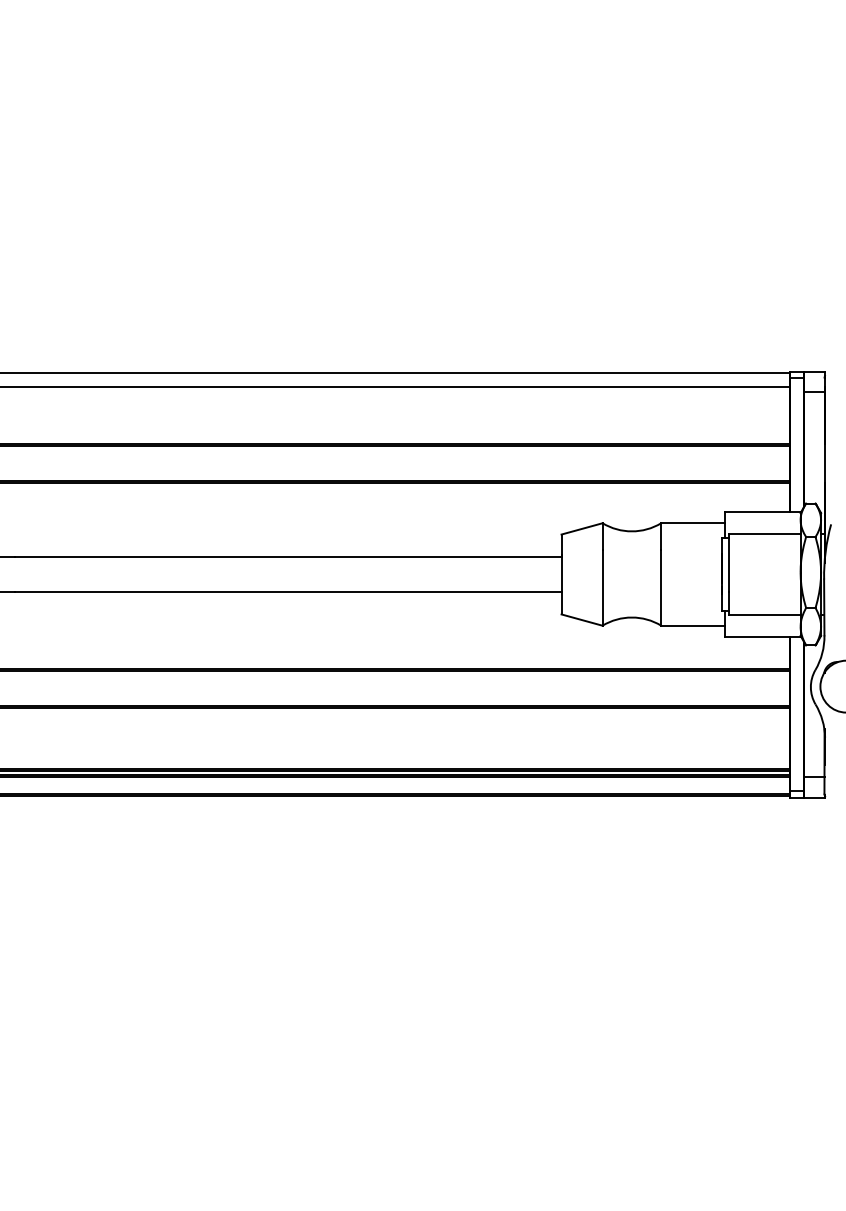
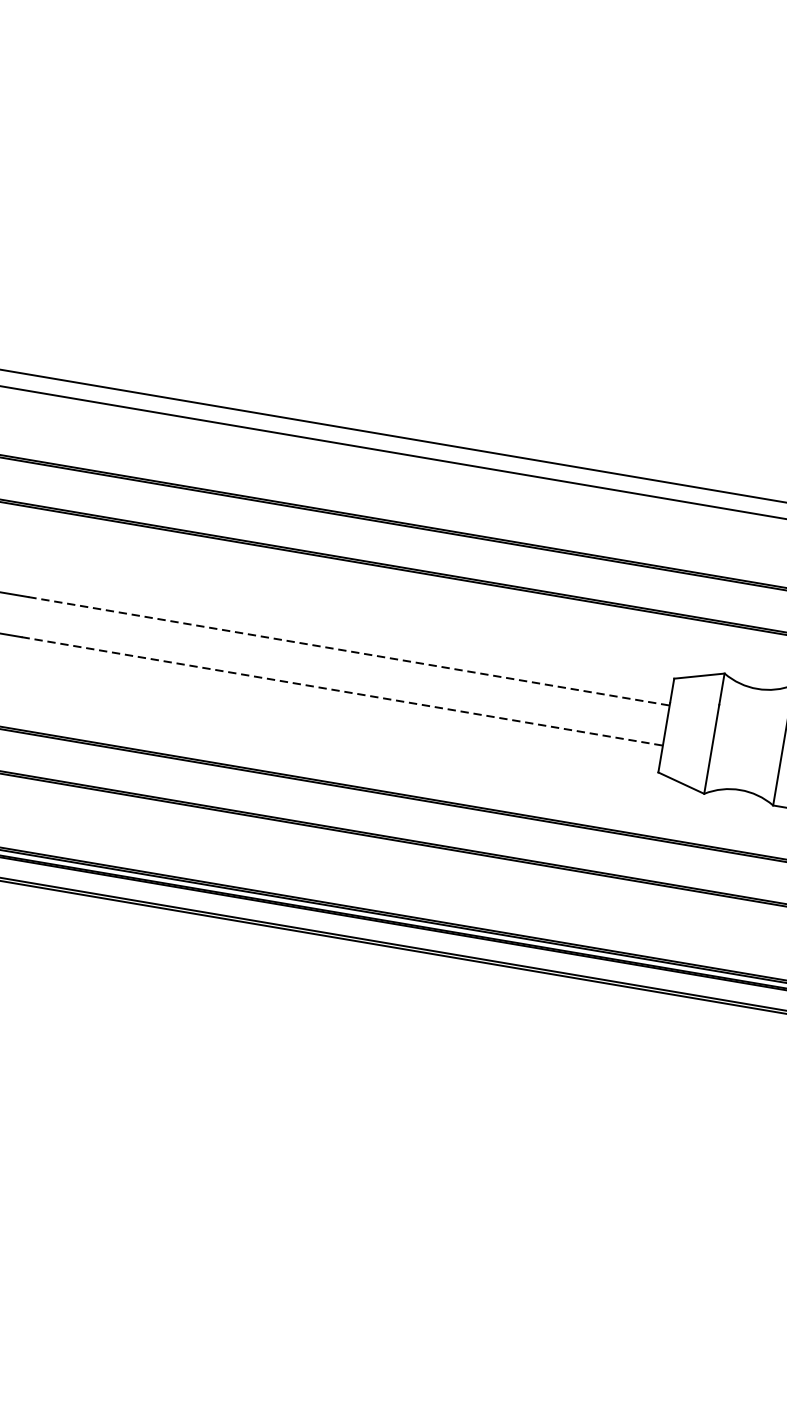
line: (288, 557) -> (349, 651), solid -> dashed
line: (288, 591) -> (342, 691), solid -> dashed

